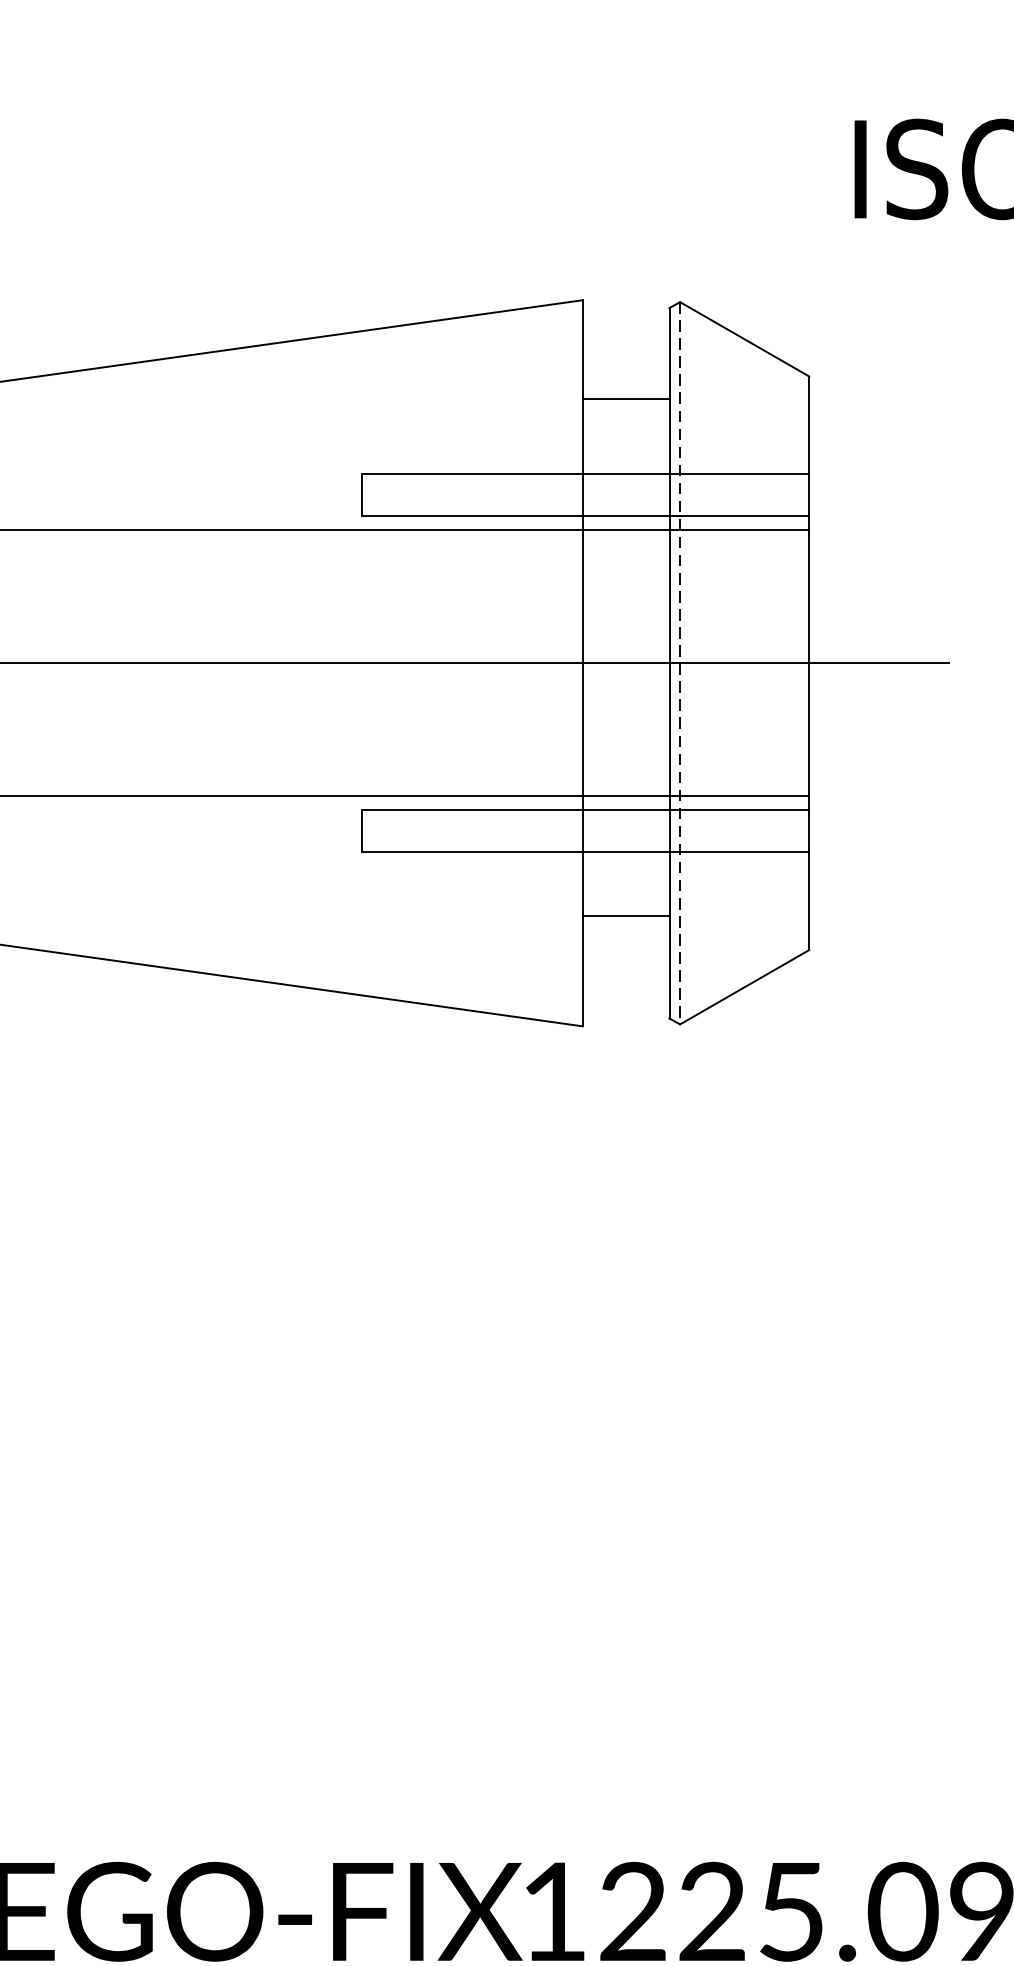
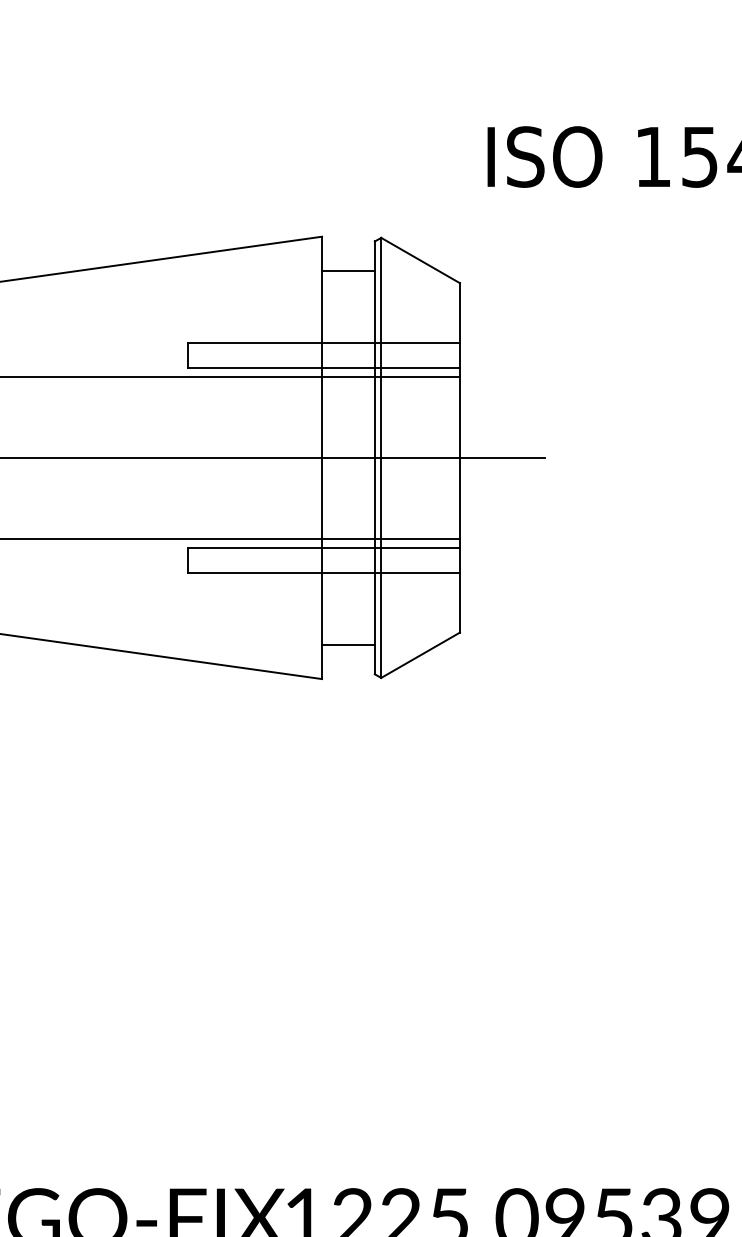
line: (626, 398) -> (348, 270), moved
line: (680, 662) -> (381, 457), dashed -> solid
line: (626, 917) -> (348, 645), moved

